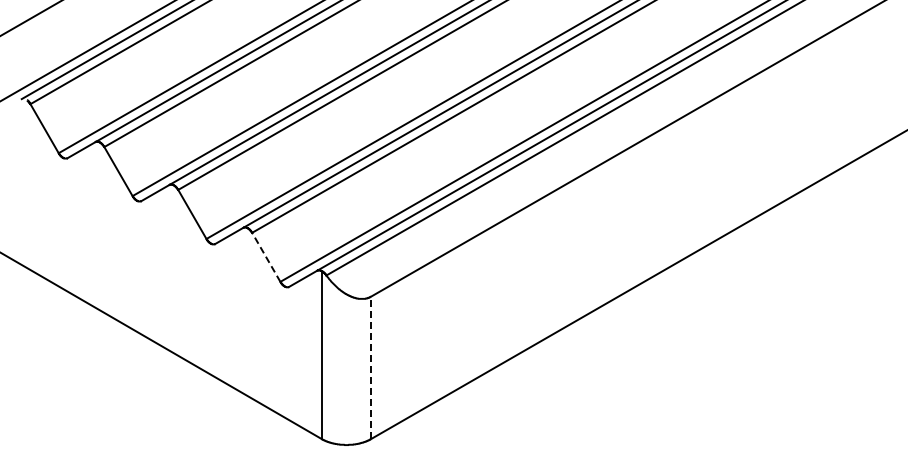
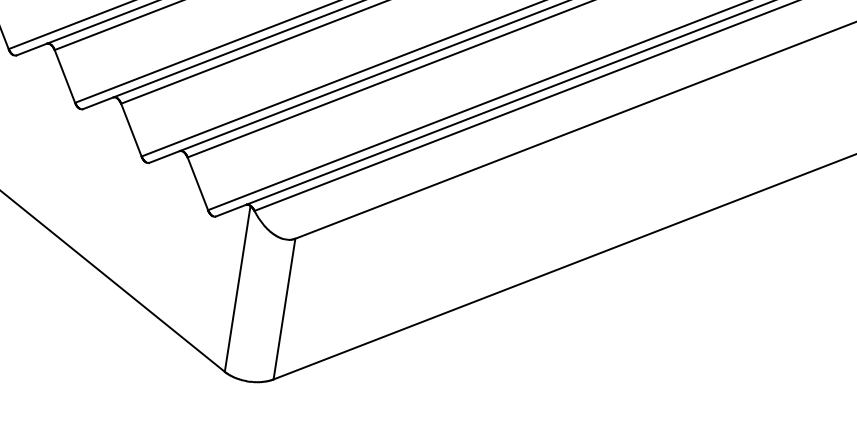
line: (266, 256) -> (198, 183), dashed -> solid
line: (371, 367) -> (284, 308), dashed -> solid

